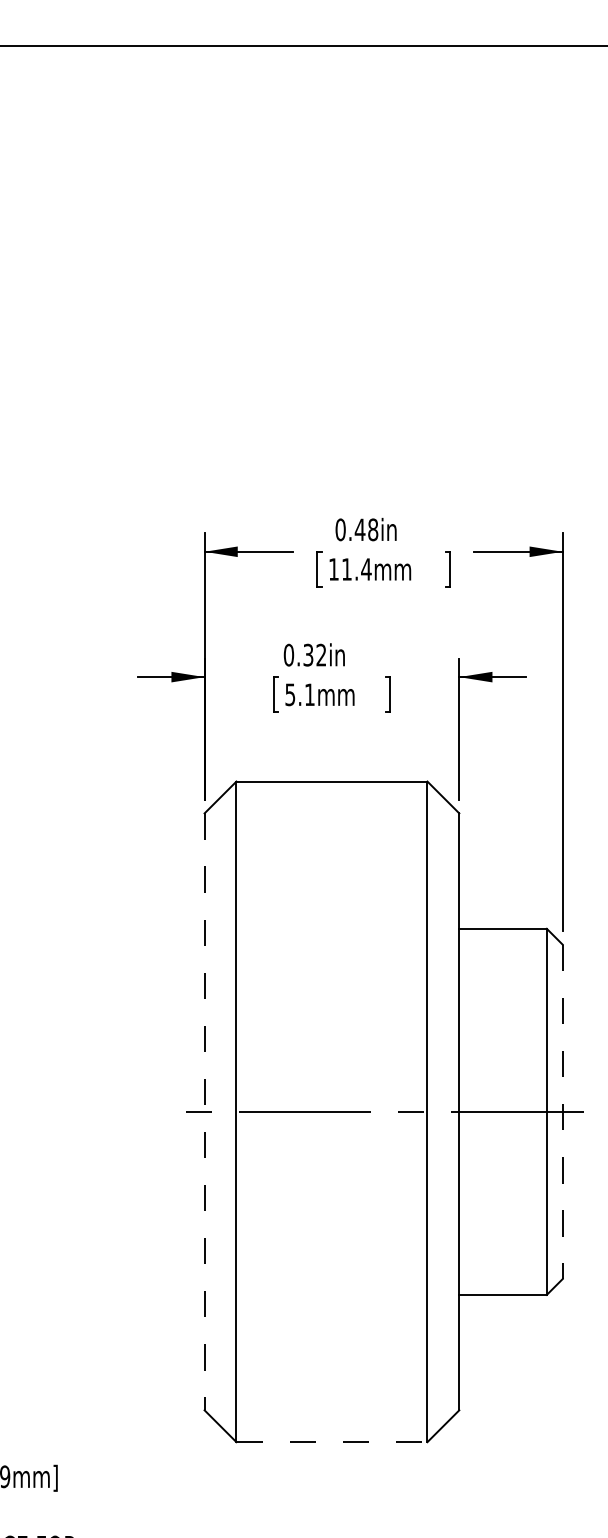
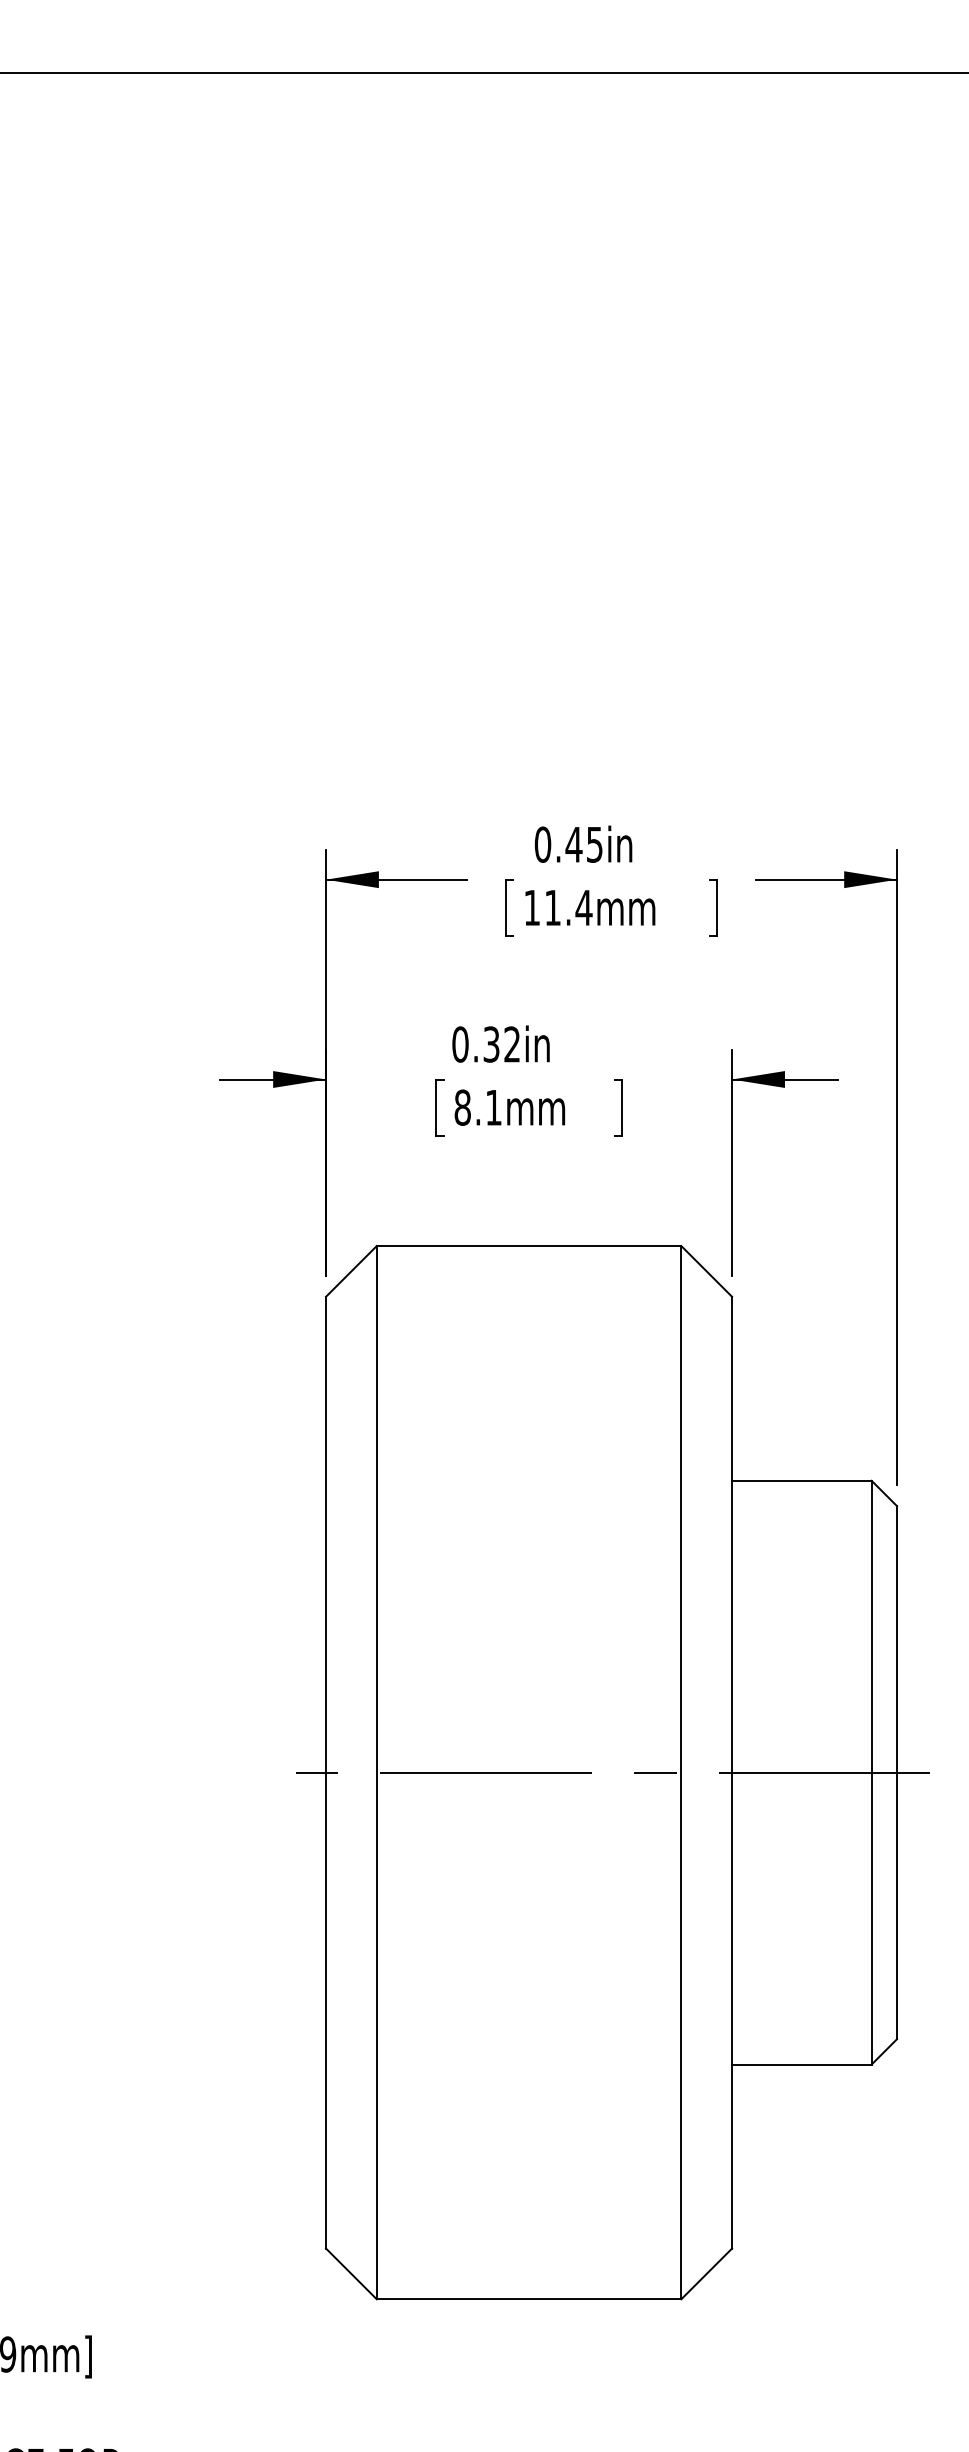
text: (373, 529) -> (595, 844), 0.48in -> 0.45in
text: (290, 694) -> (462, 1107), 5.1mm -> 8.1mm
line: (204, 1112) -> (325, 1773), dashed -> solid
line: (562, 1112) -> (896, 1773), dashed -> solid
line: (331, 1442) -> (528, 2299), dashed -> solid

